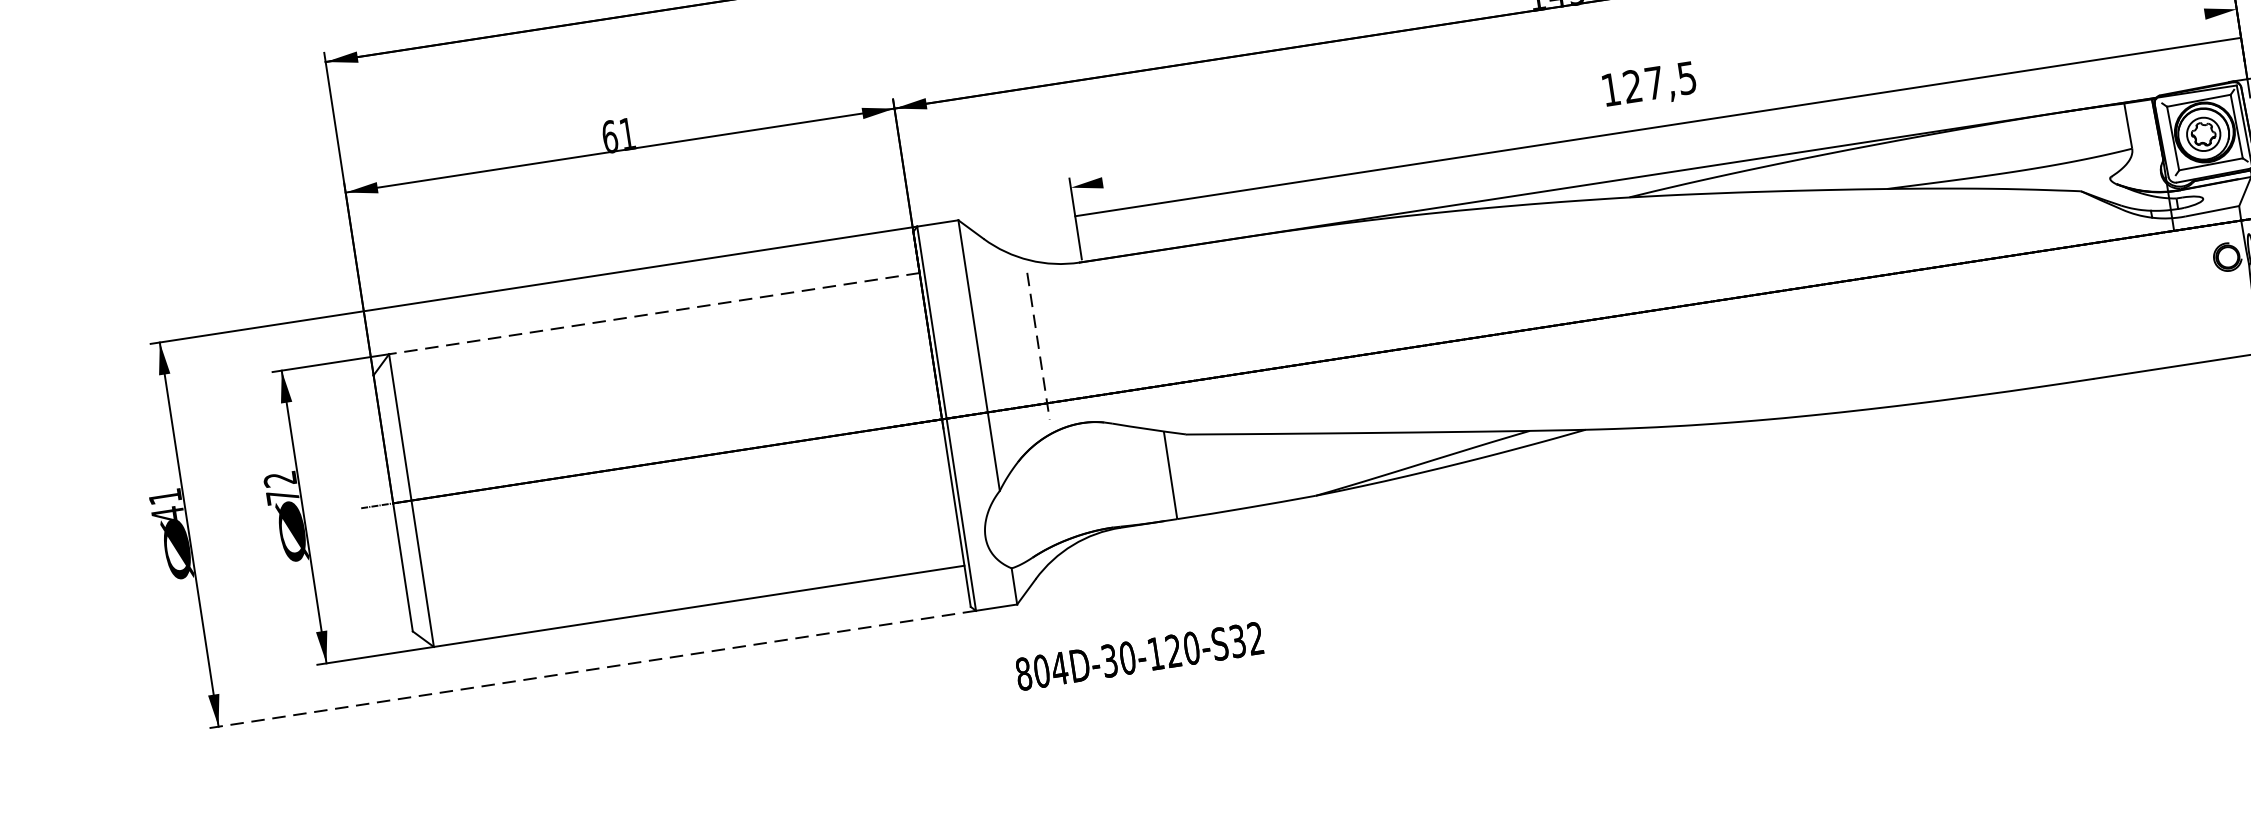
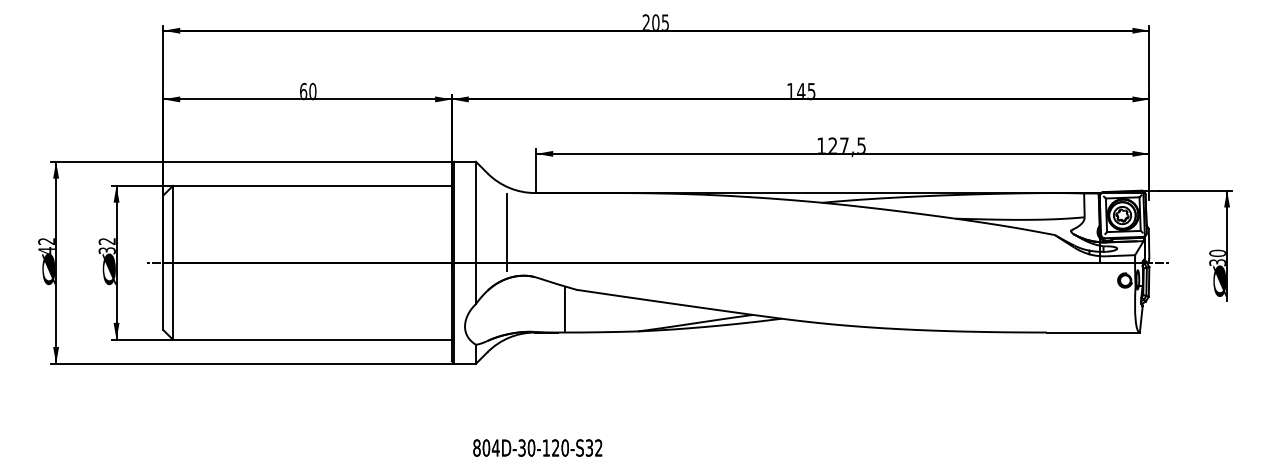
line: (1657, 126) -> (842, 153), moved
text: (626, 134) -> (312, 91), 61 -> 60
line: (652, 313) -> (311, 185), dashed -> solid
line: (1038, 345) -> (507, 232), dashed -> solid
text: (164, 496) -> (46, 241), 41 -> 42
text: (281, 496) -> (106, 250), 72 -> 32
text: (1138, 655) -> (537, 447), moved
line: (592, 668) -> (252, 363), dashed -> solid

